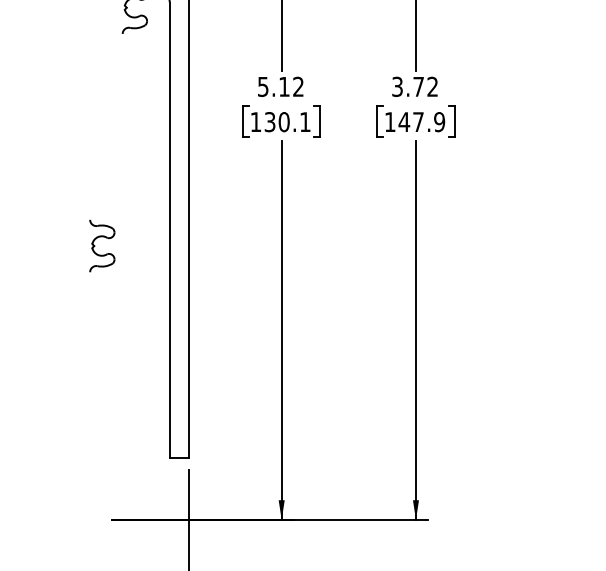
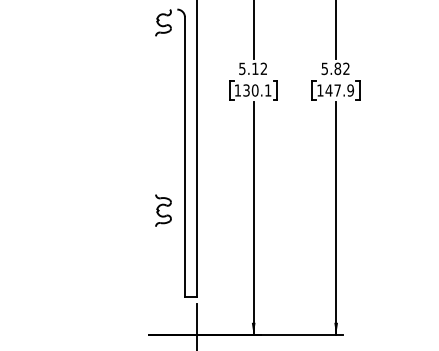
text: (408, 86) -> (331, 68), 3.72 -> 5.82
part: (102, 245) -> (163, 210), moved

